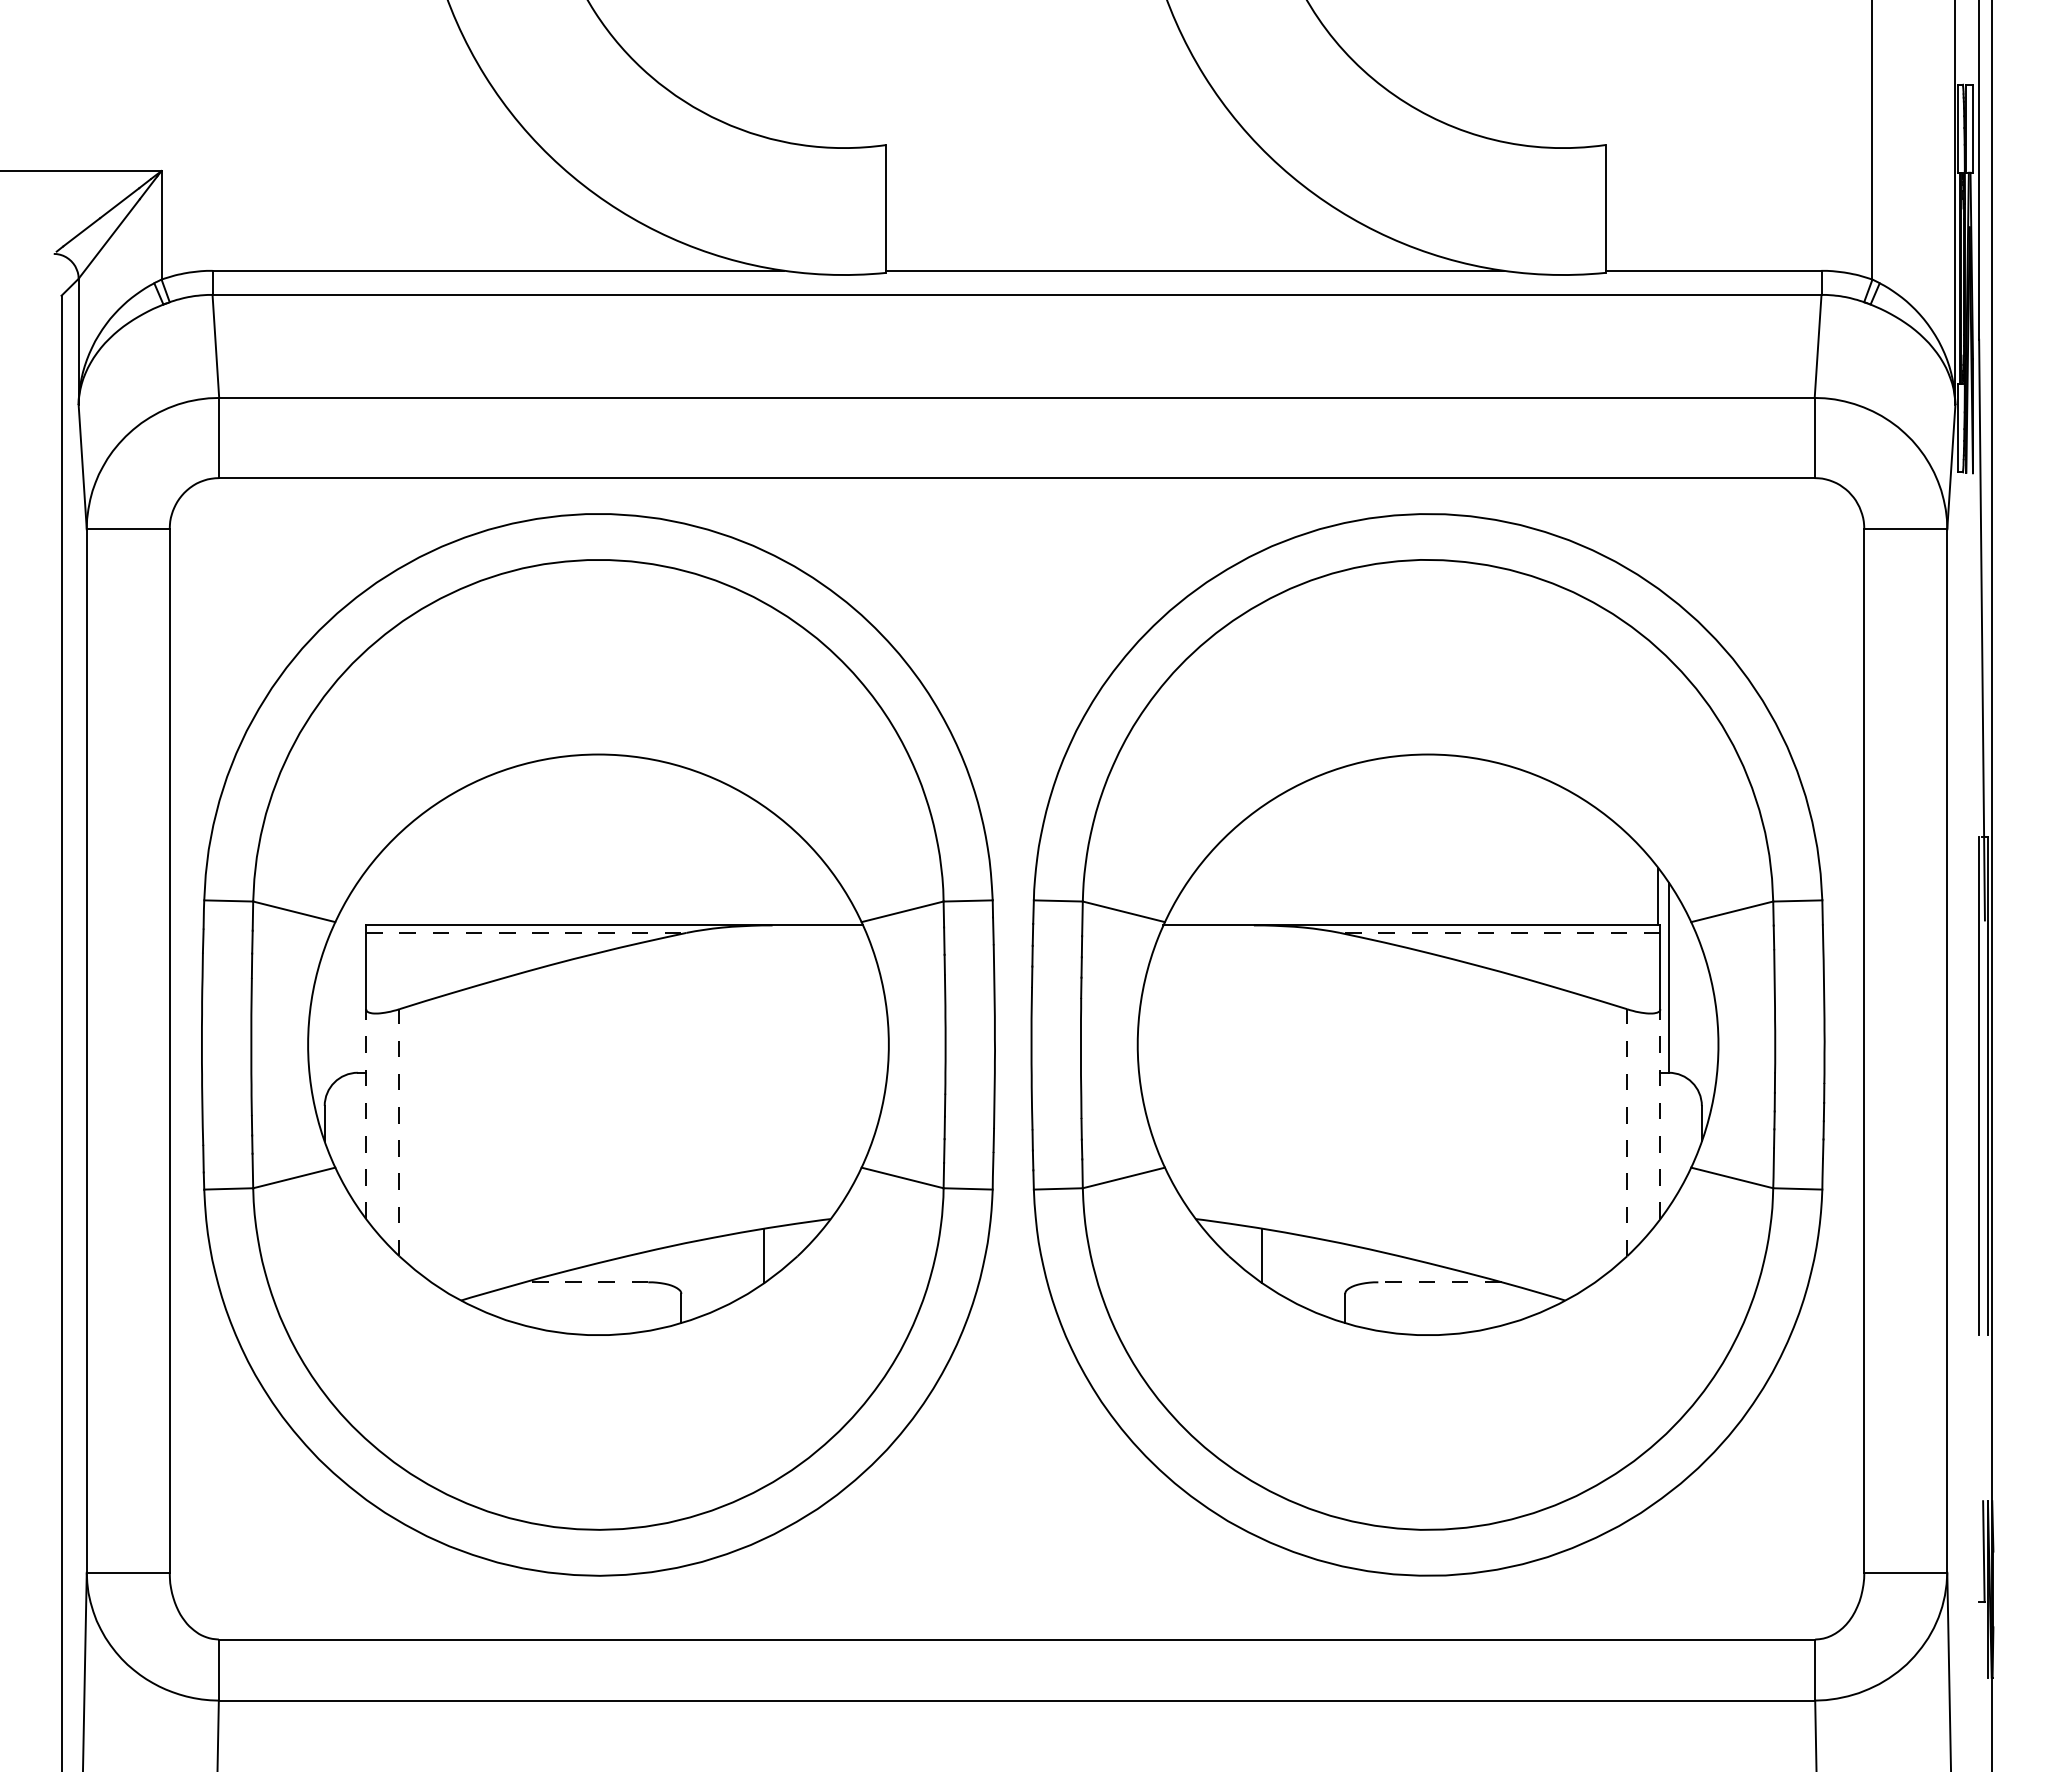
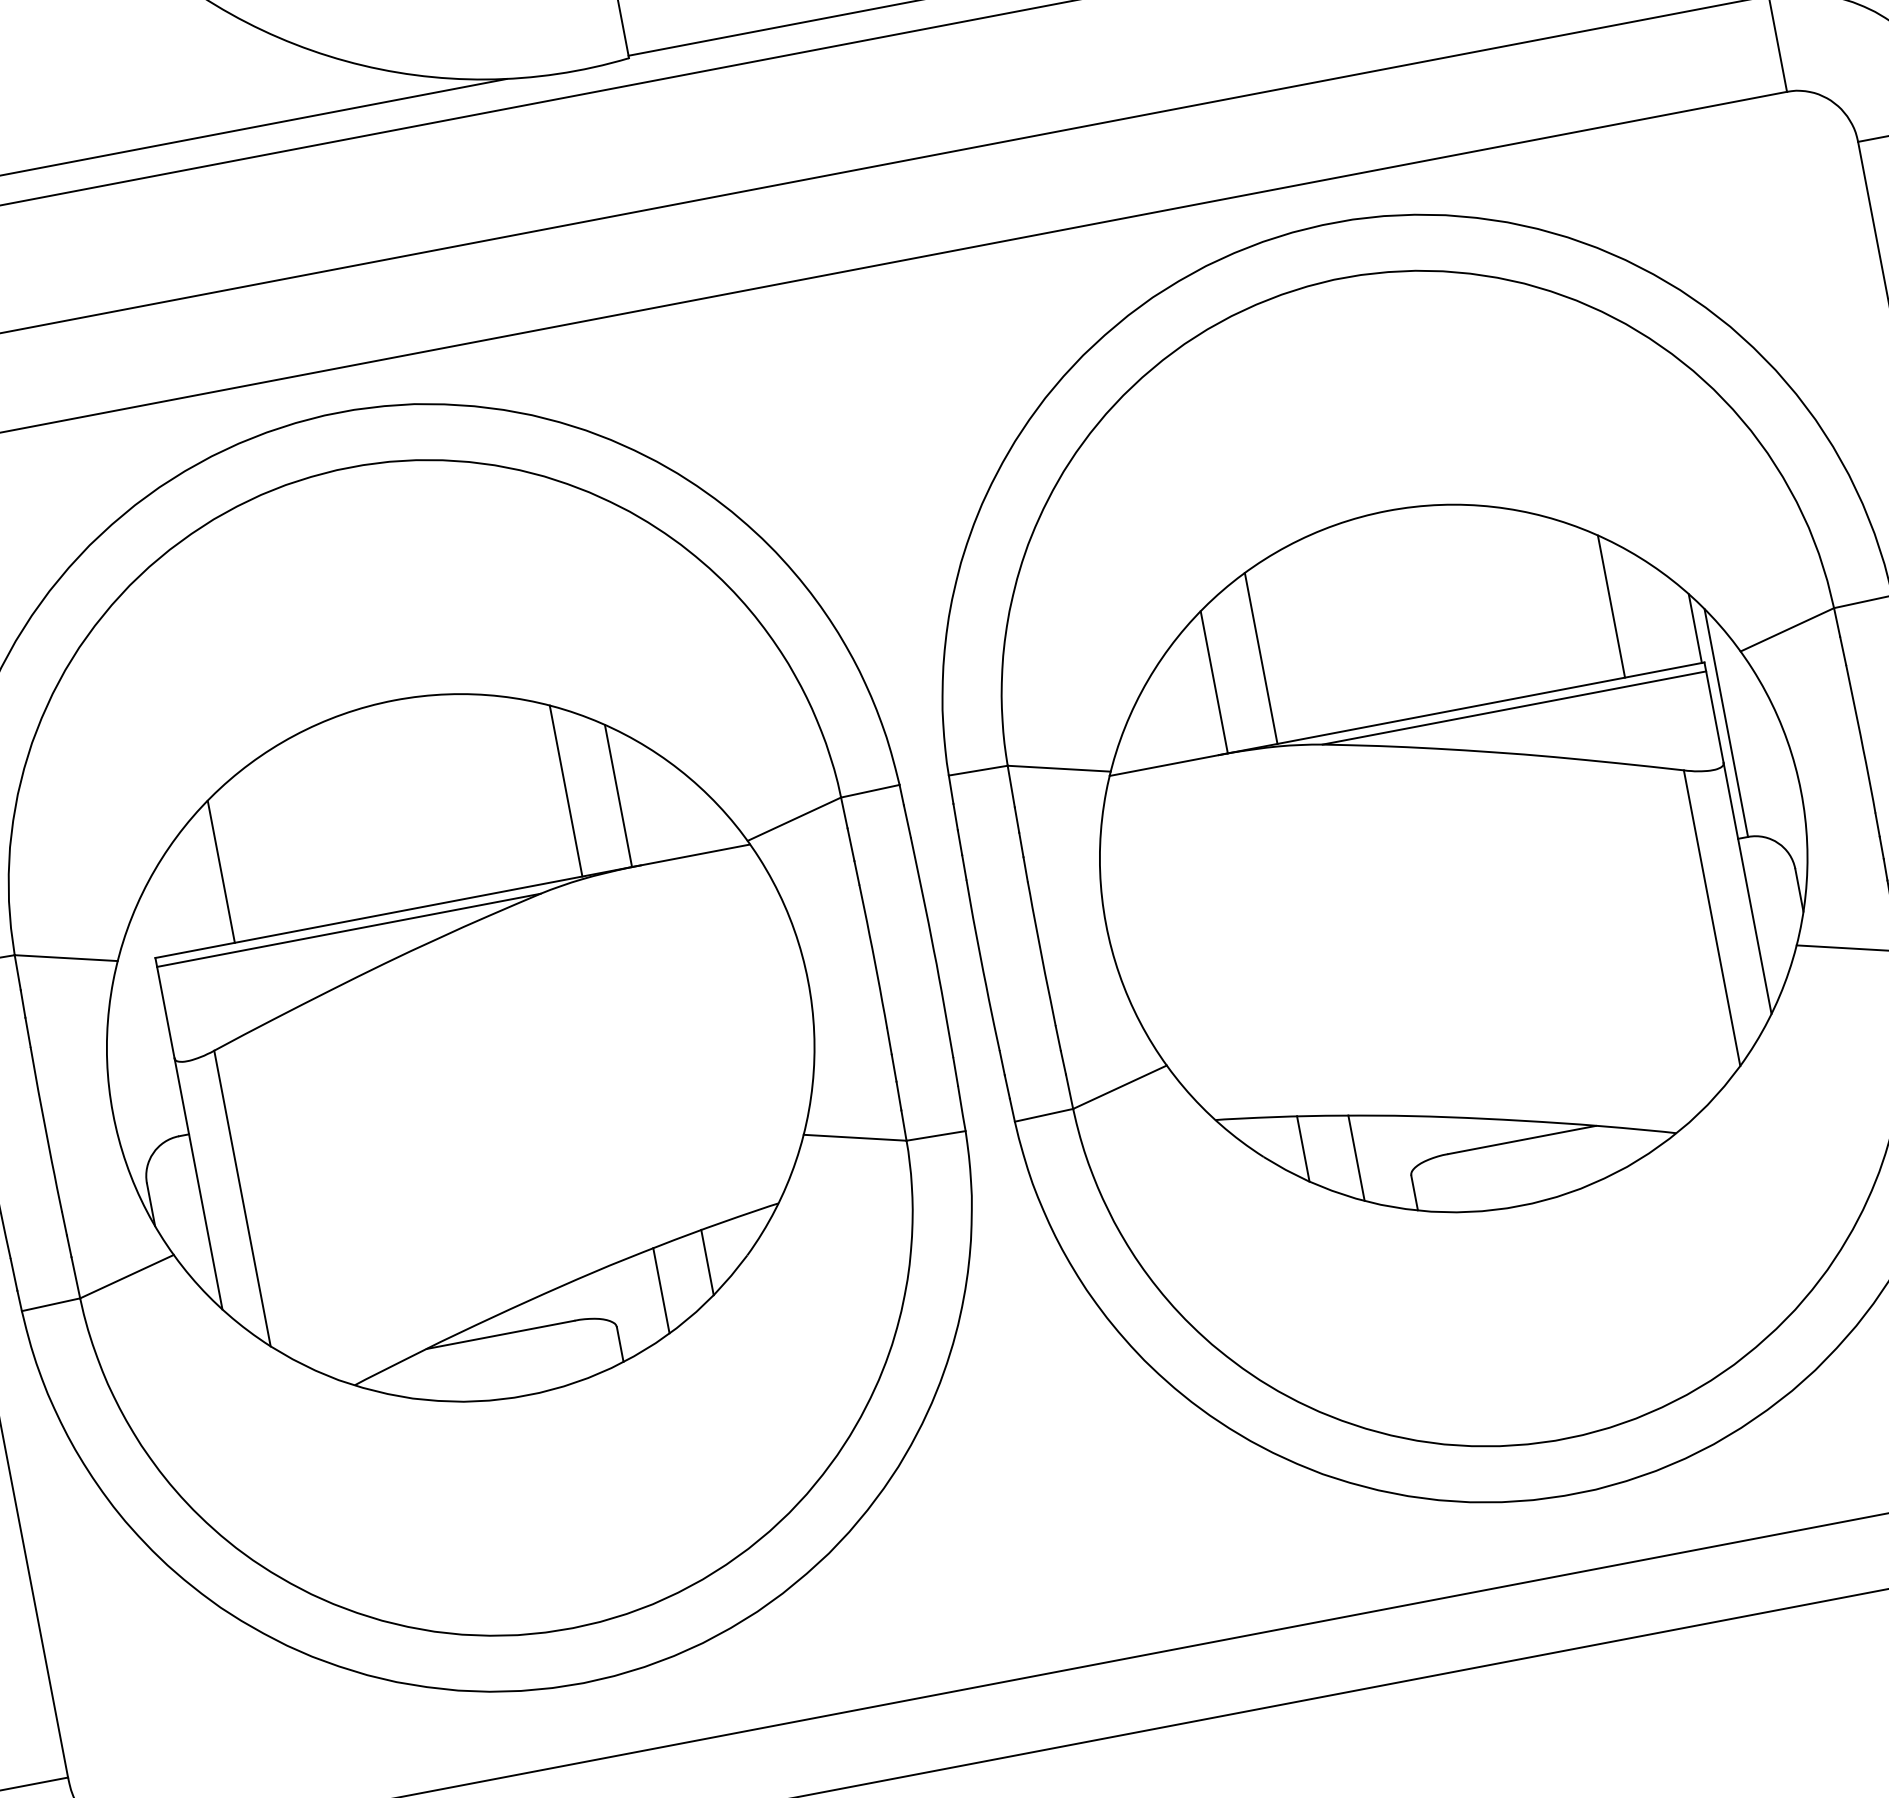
line: (722, 853) -> (565, 790), added
line: (1303, 853) -> (1260, 657), added
line: (432, 865) -> (221, 871), added
line: (764, 865) -> (618, 795), added
line: (1262, 865) -> (1214, 681), added
line: (1594, 865) -> (1611, 605), added
line: (526, 932) -> (348, 929), dashed -> solid
line: (1499, 932) -> (1513, 707), dashed -> solid
line: (366, 1114) -> (198, 1184), dashed -> solid
line: (1660, 1114) -> (1747, 888), dashed -> solid
line: (399, 1132) -> (242, 1198), dashed -> solid
line: (1627, 1132) -> (1712, 917), dashed -> solid
line: (722, 1271) -> (660, 1290), added
line: (1303, 1271) -> (1356, 1158), added
line: (586, 1282) -> (500, 1335), dashed -> solid
line: (1439, 1282) -> (1521, 1140), dashed -> solid

